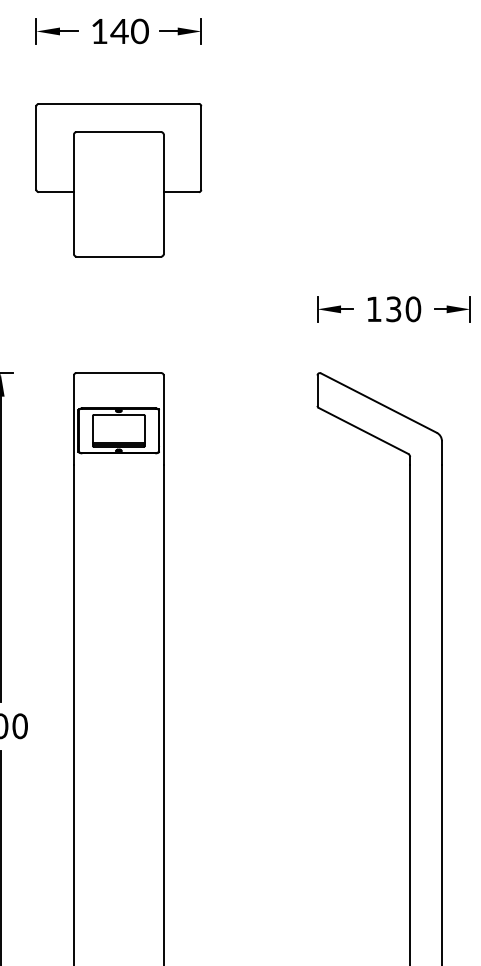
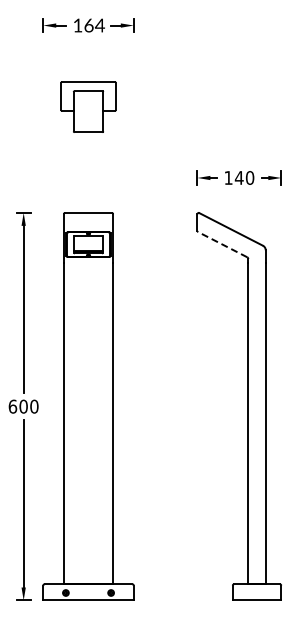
text: (127, 31) -> (93, 25), 140 -> 164
part: (118, 179) -> (88, 106), size x0.6
text: (392, 308) -> (238, 177), 130 -> 140
line: (363, 430) -> (222, 244), solid -> dashed

